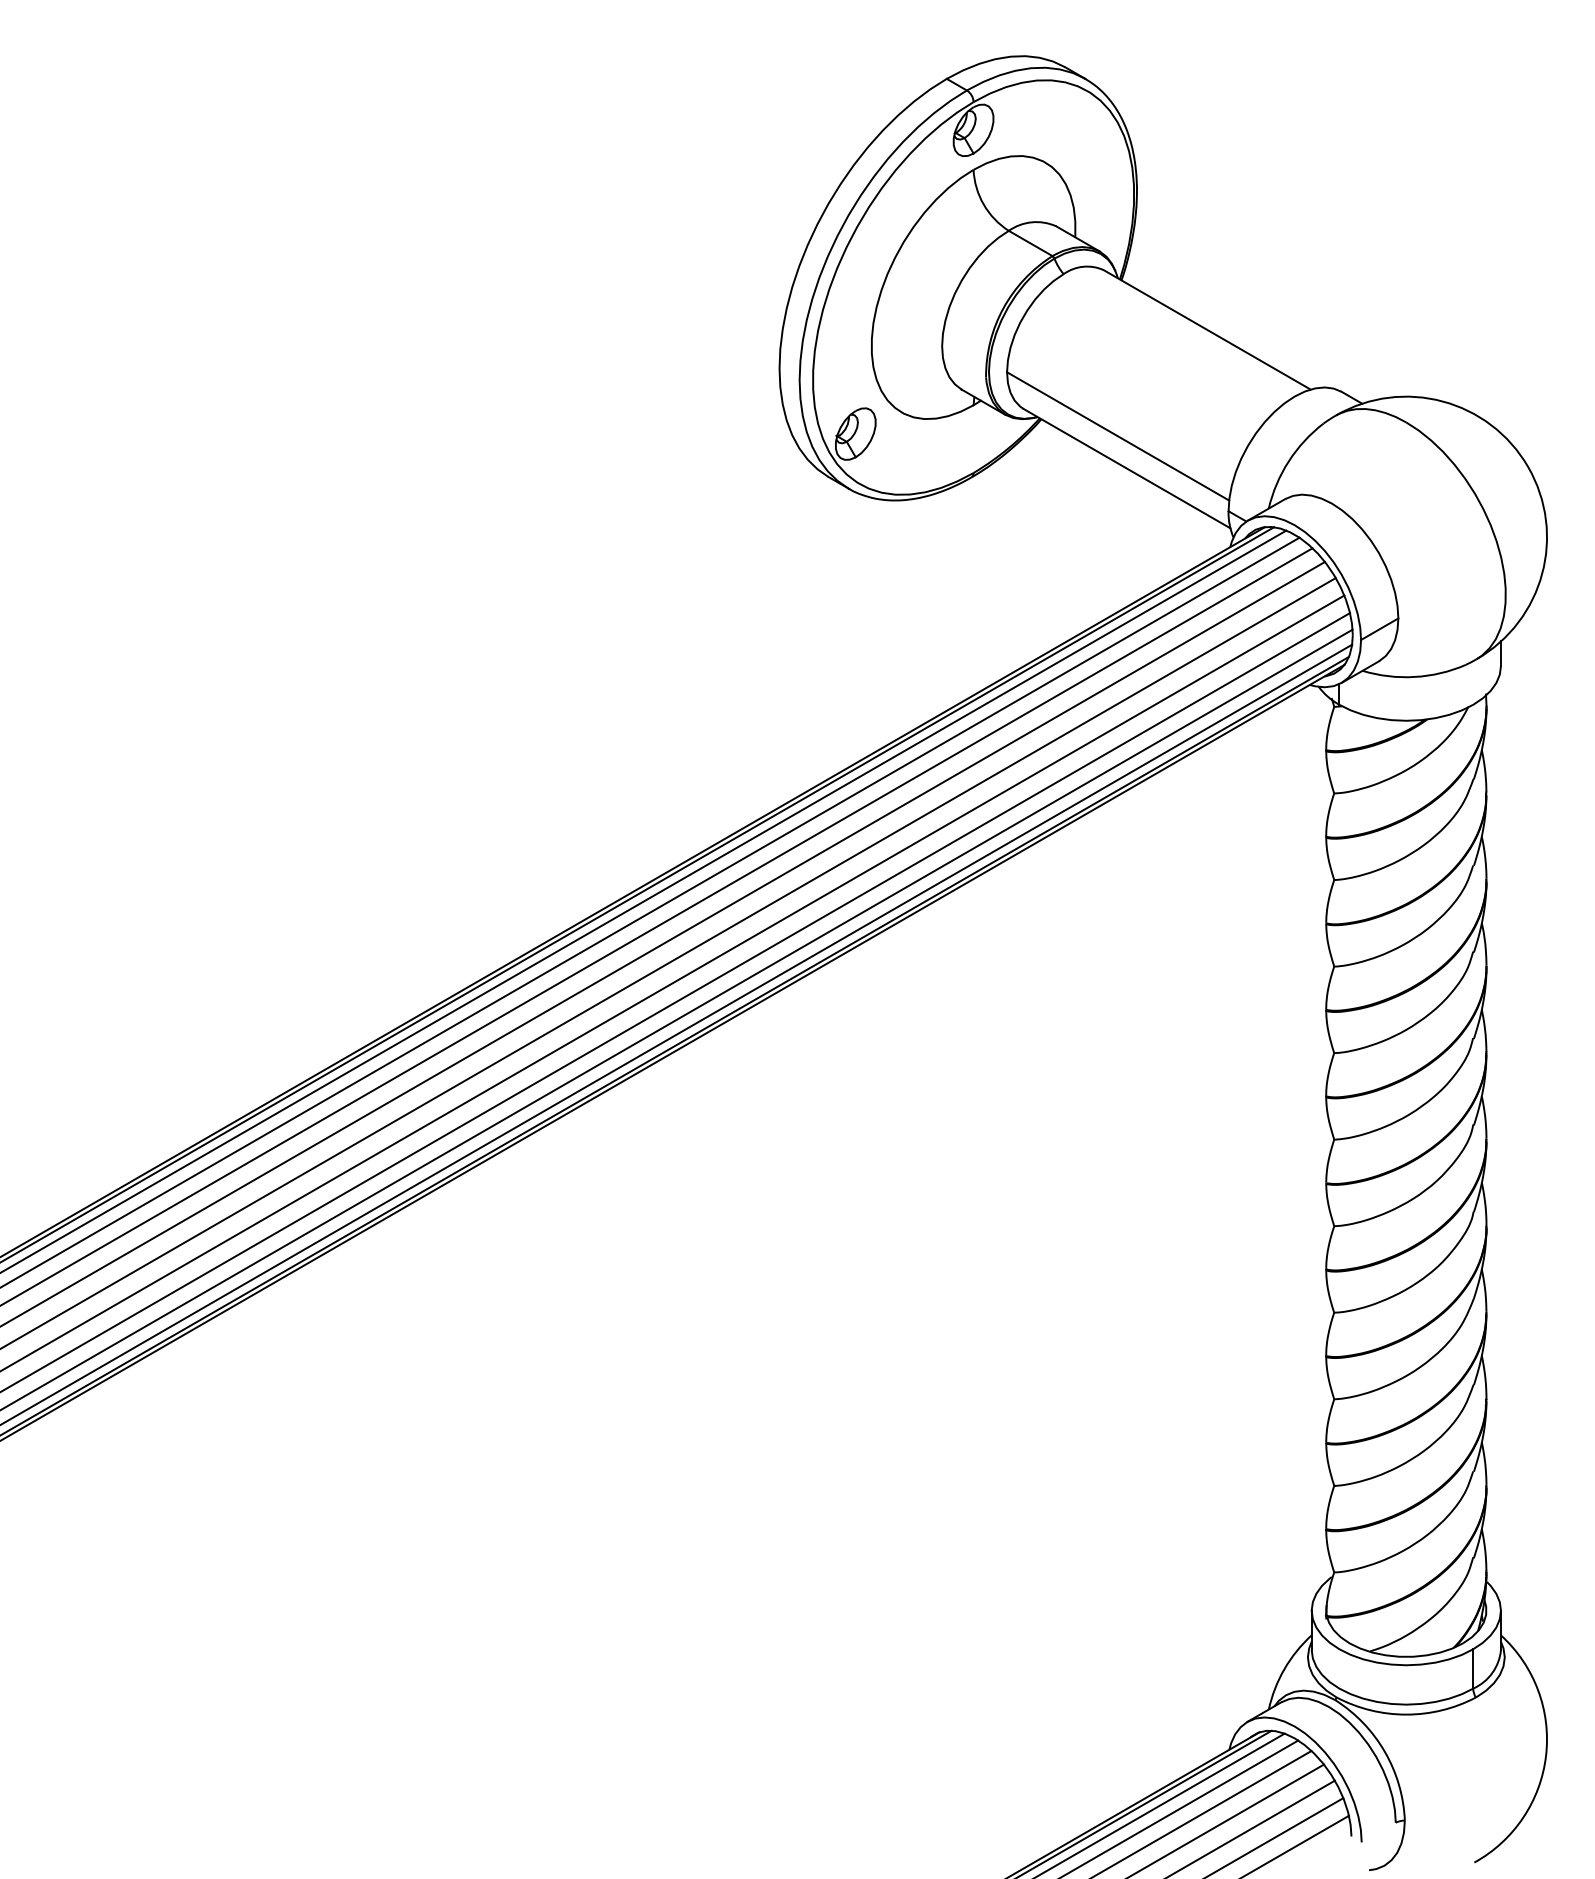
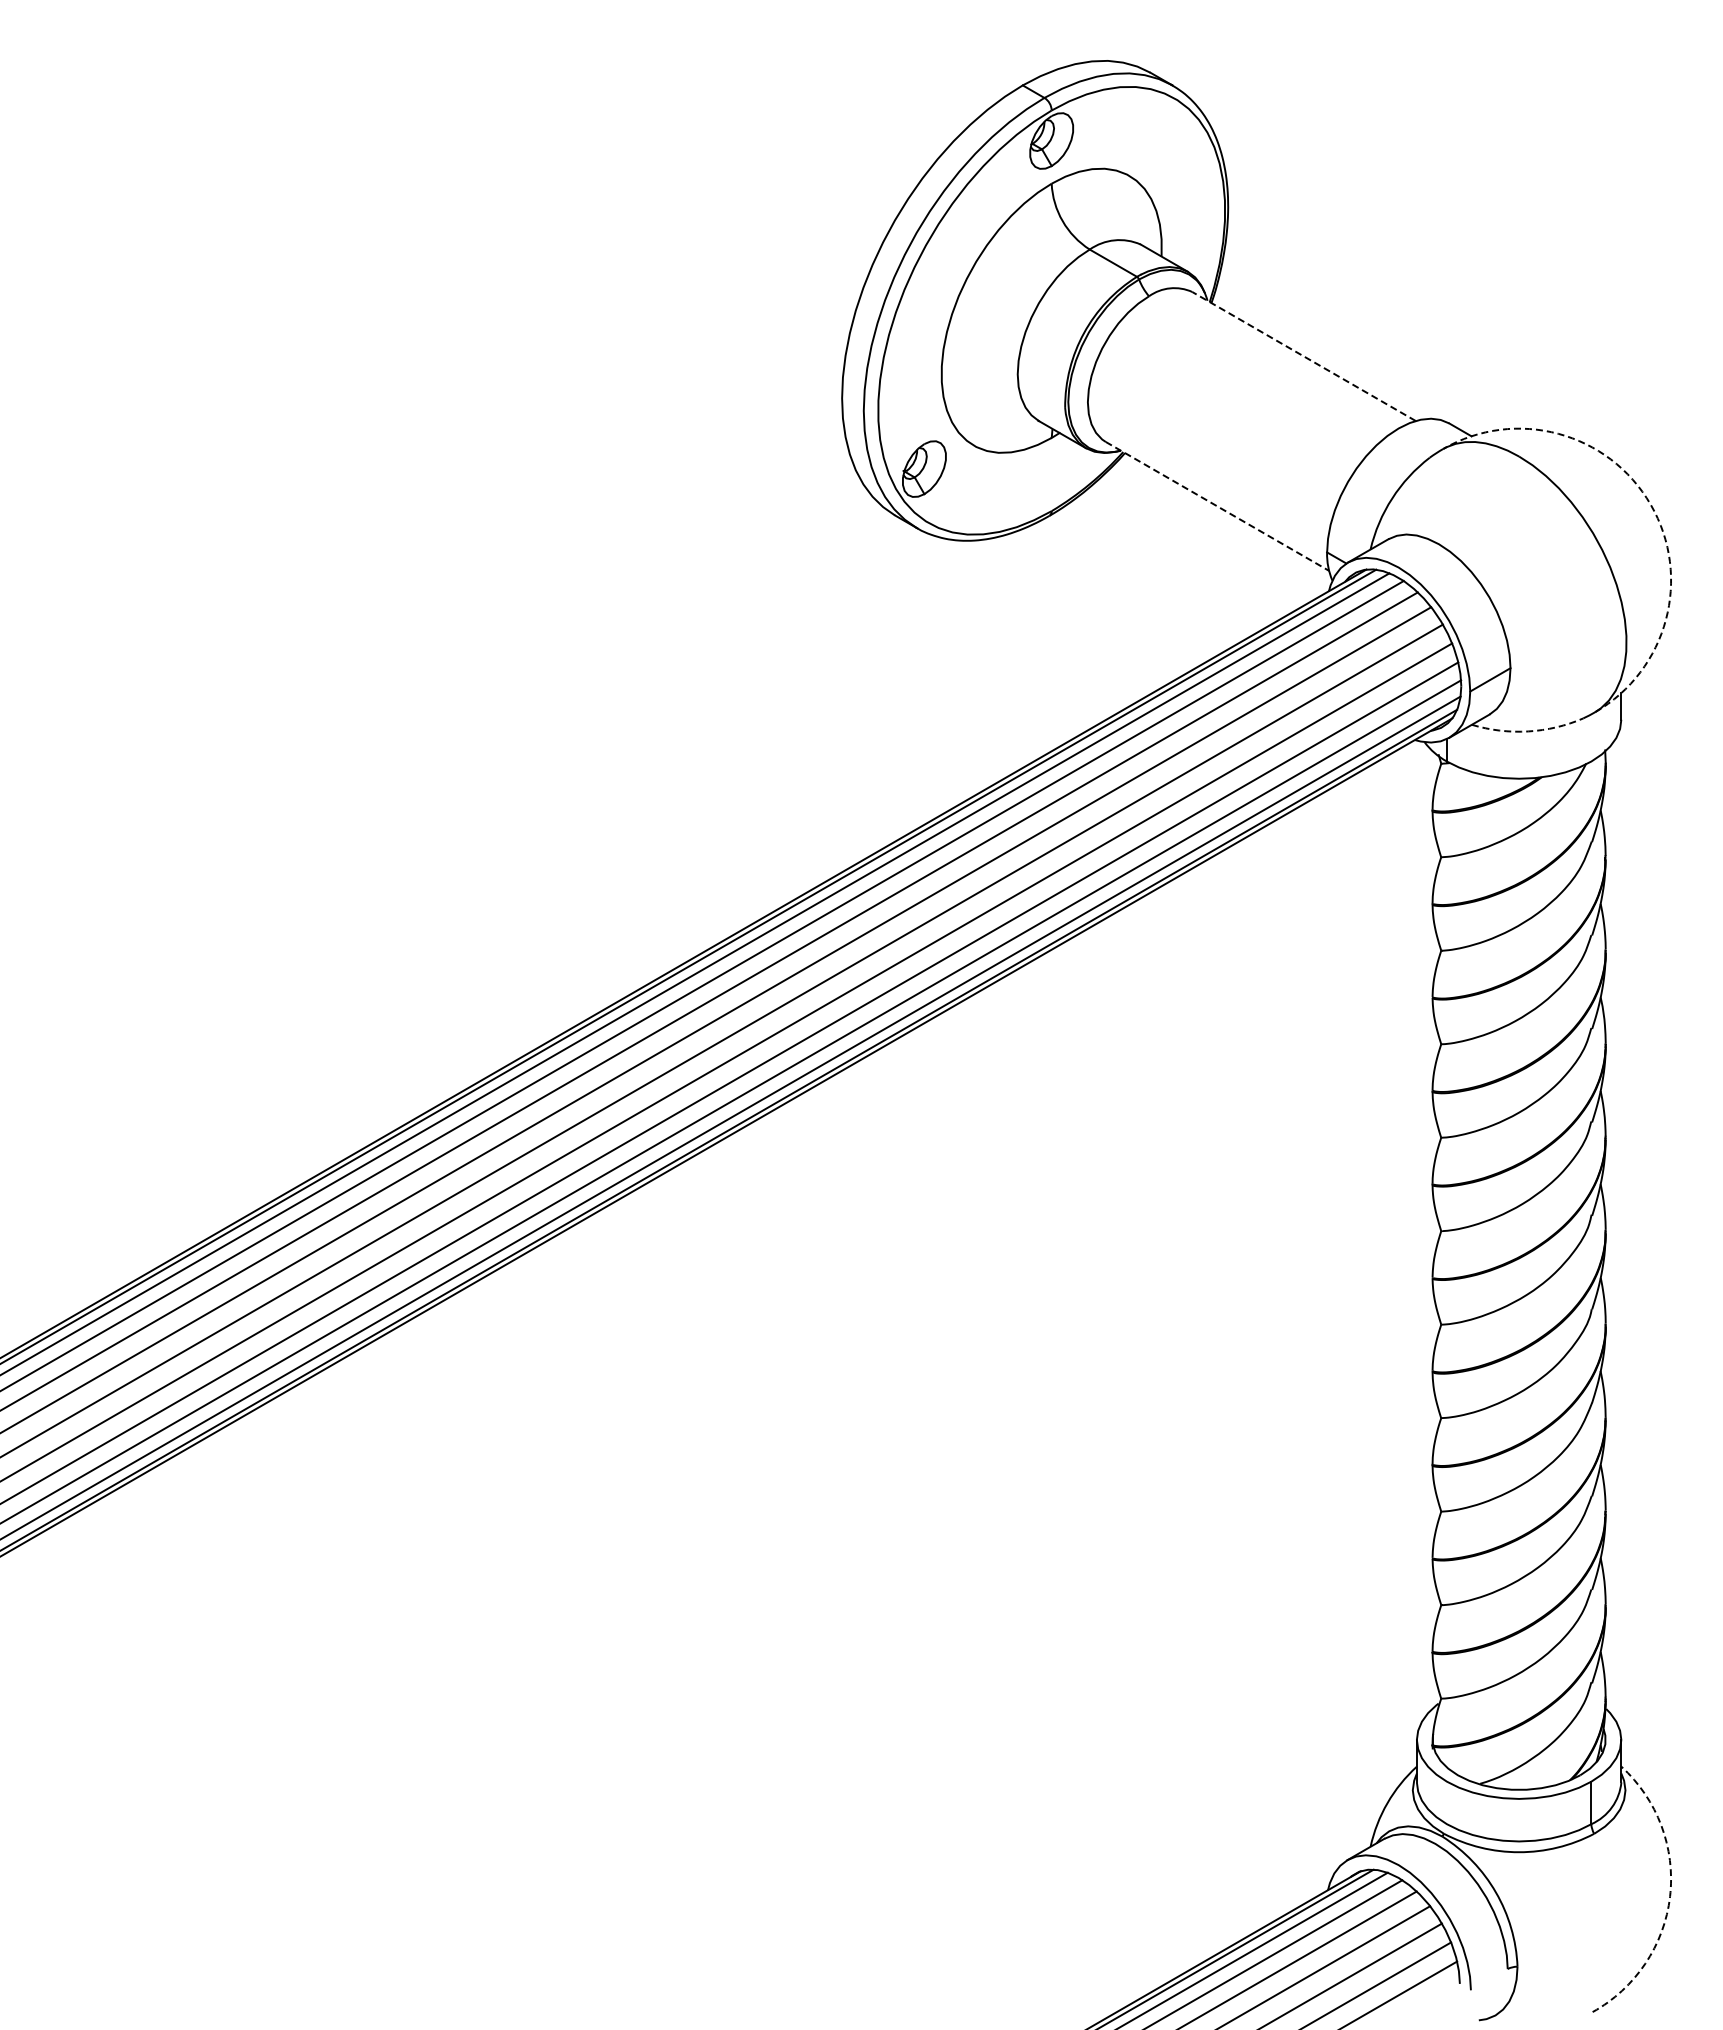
line: (1207, 329) -> (1304, 356), solid -> dashed
line: (1117, 436) -> (1207, 471), removed
arc: (1527, 466) -> (1650, 504), solid -> dashed
line: (1127, 468) -> (1217, 506), solid -> dashed
arc: (1415, 677) -> (1528, 731), solid -> dashed
arc: (1546, 1755) -> (1670, 1896), solid -> dashed

